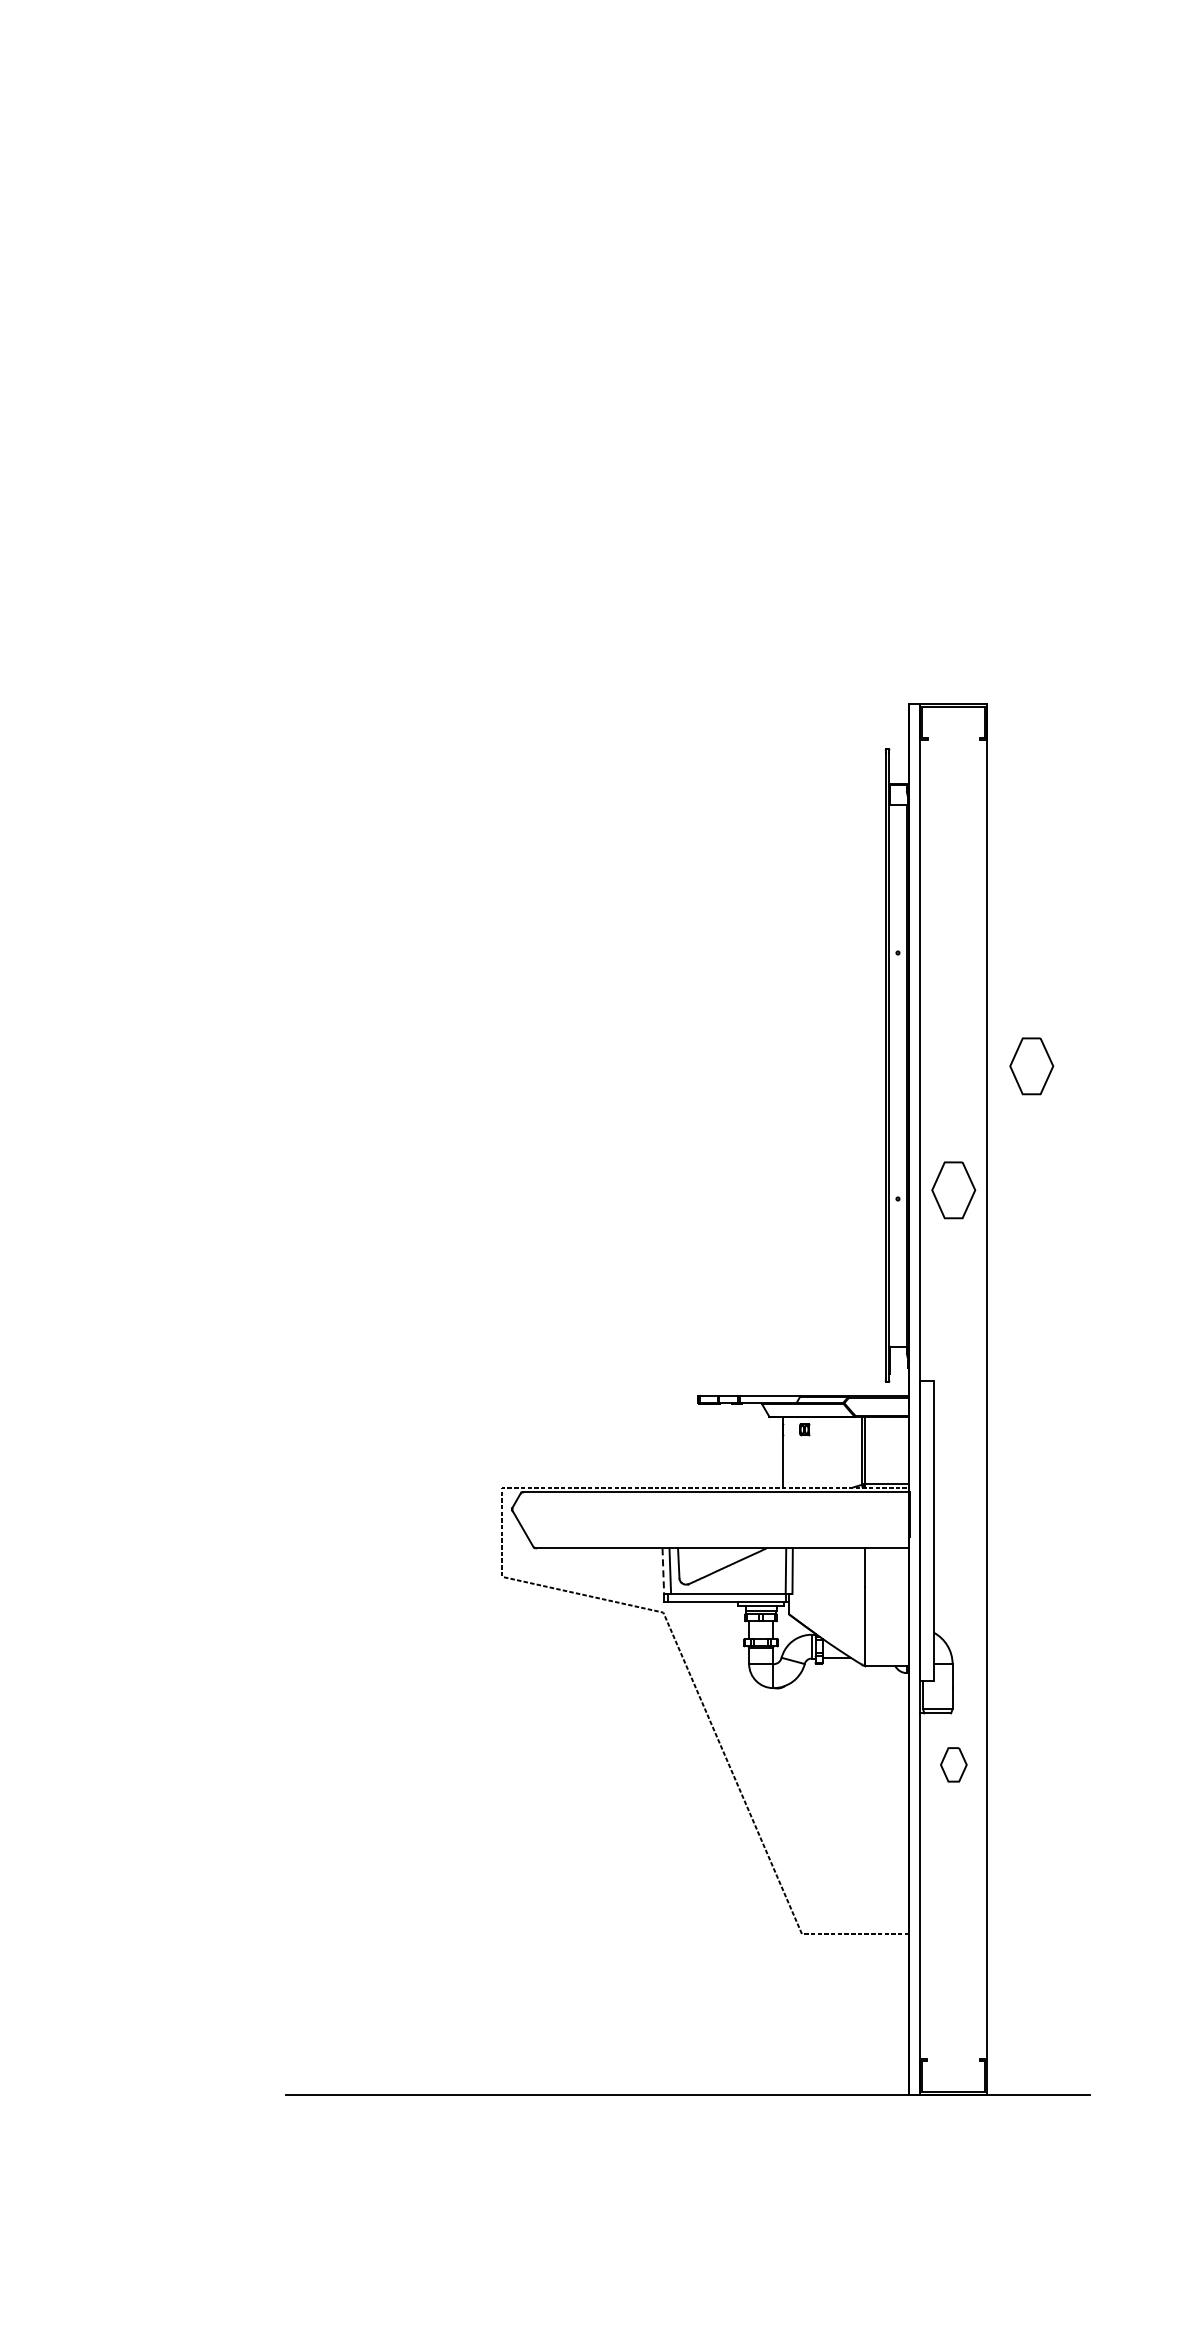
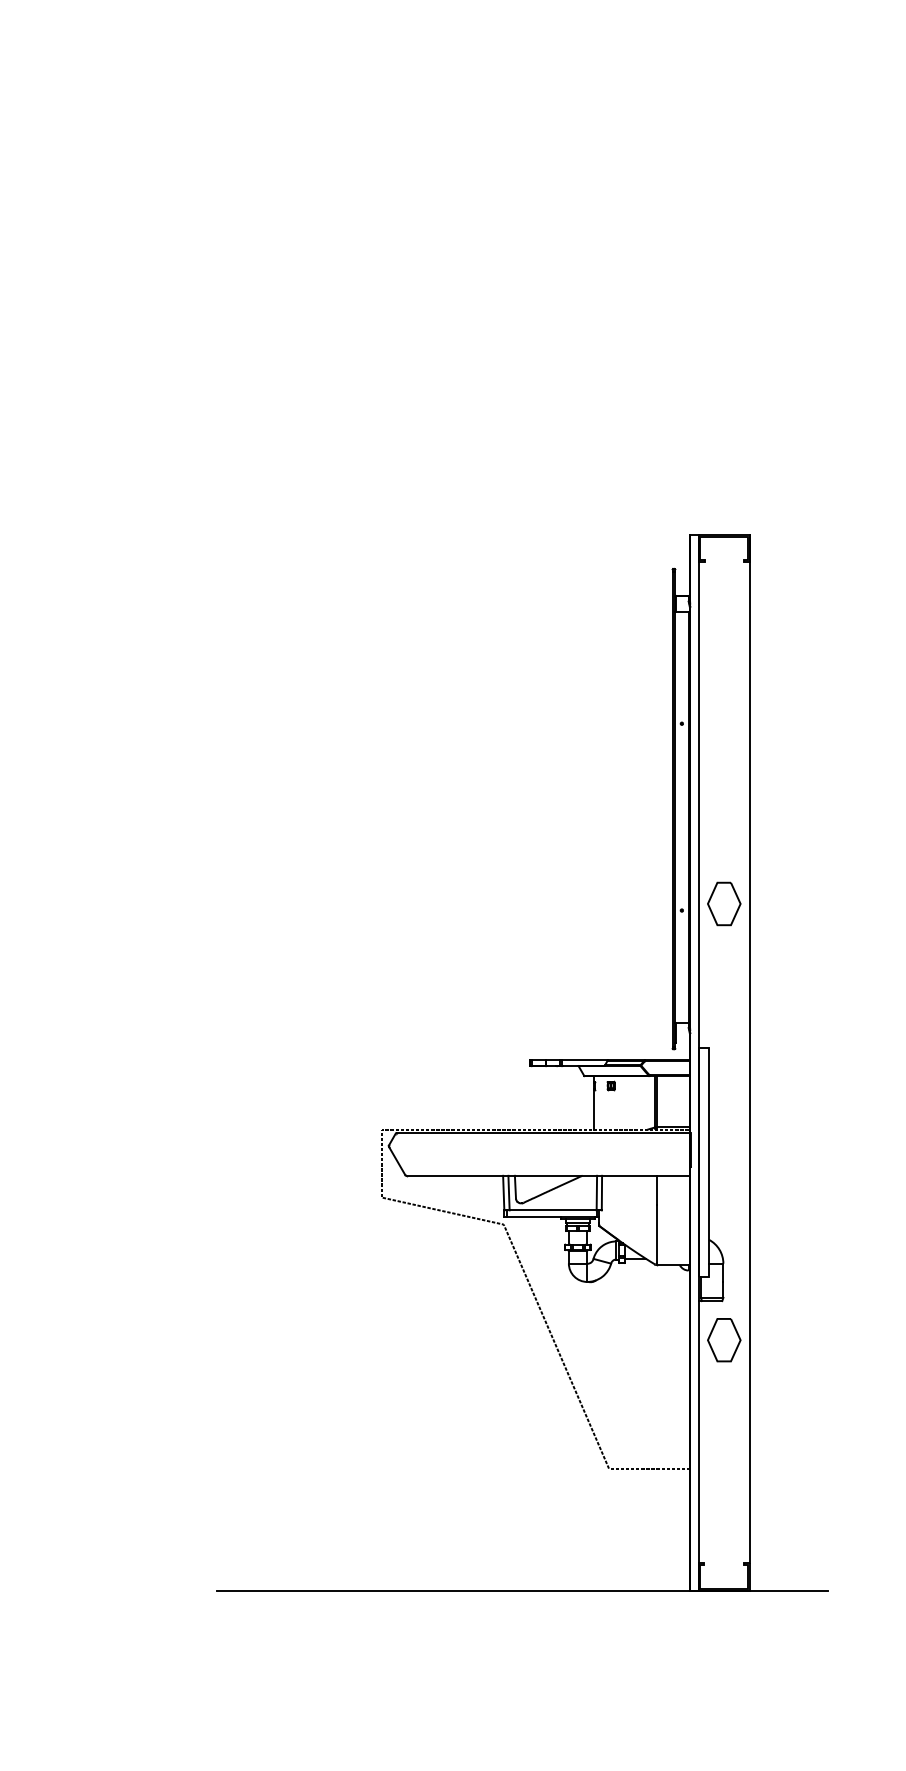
part: (1031, 1066) -> (783, 809), removed
line: (663, 1571) -> (503, 1193), dashed -> solid
part: (953, 1764) -> (724, 1339), size x1.67

